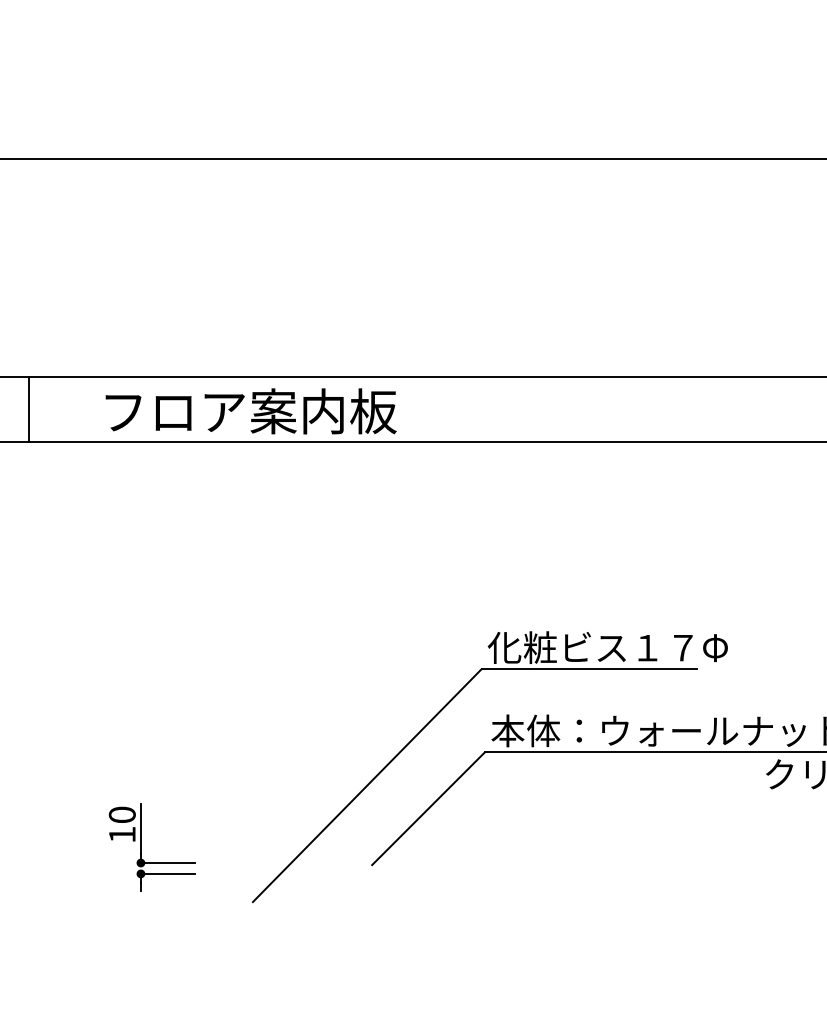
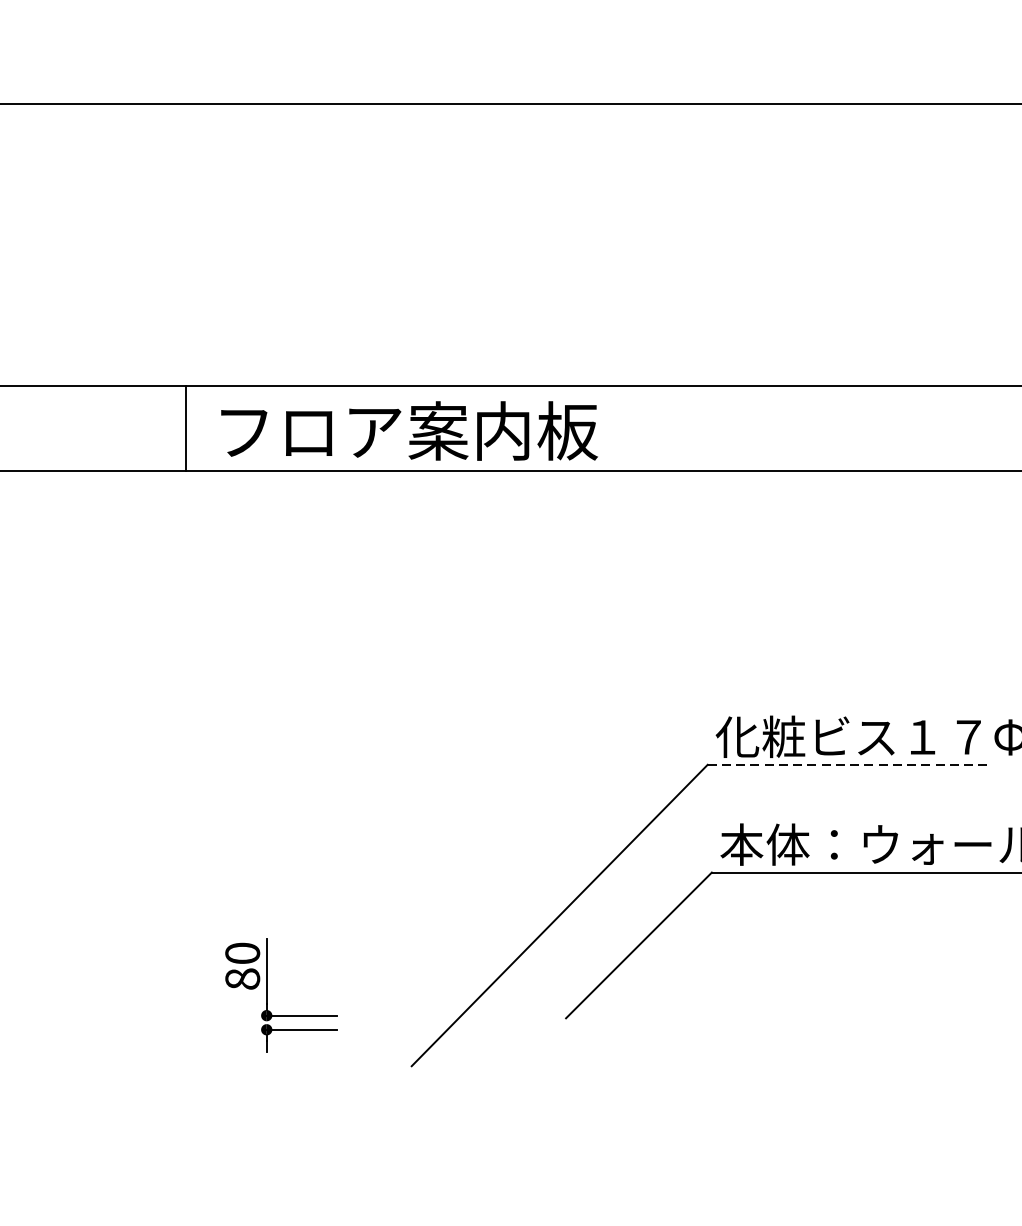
line: (28, 409) -> (185, 428), moved
line: (589, 669) -> (847, 765), solid -> dashed
text: (122, 834) -> (242, 978), 10 -> 80

